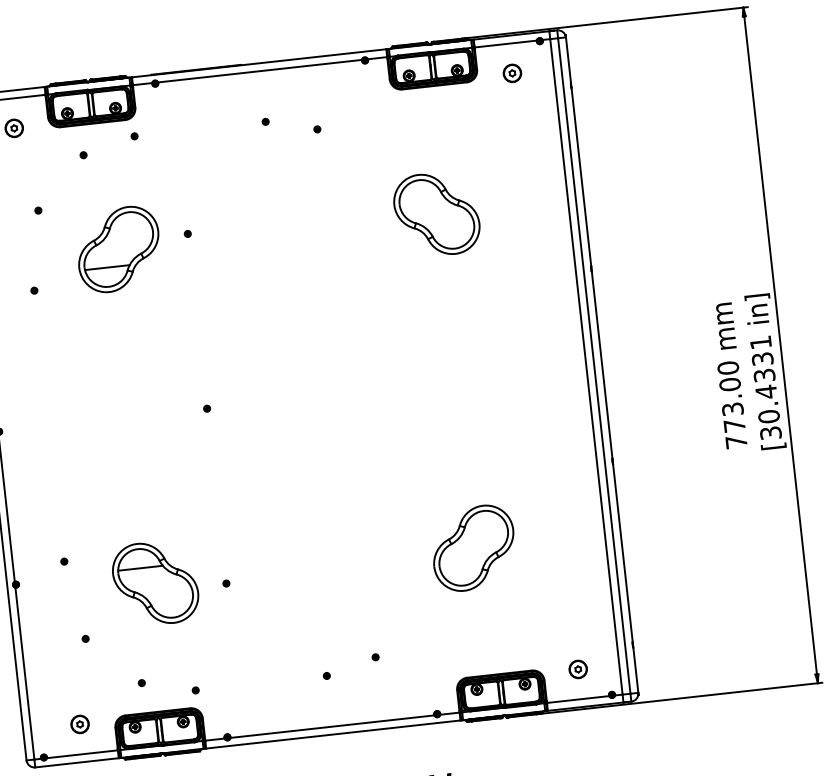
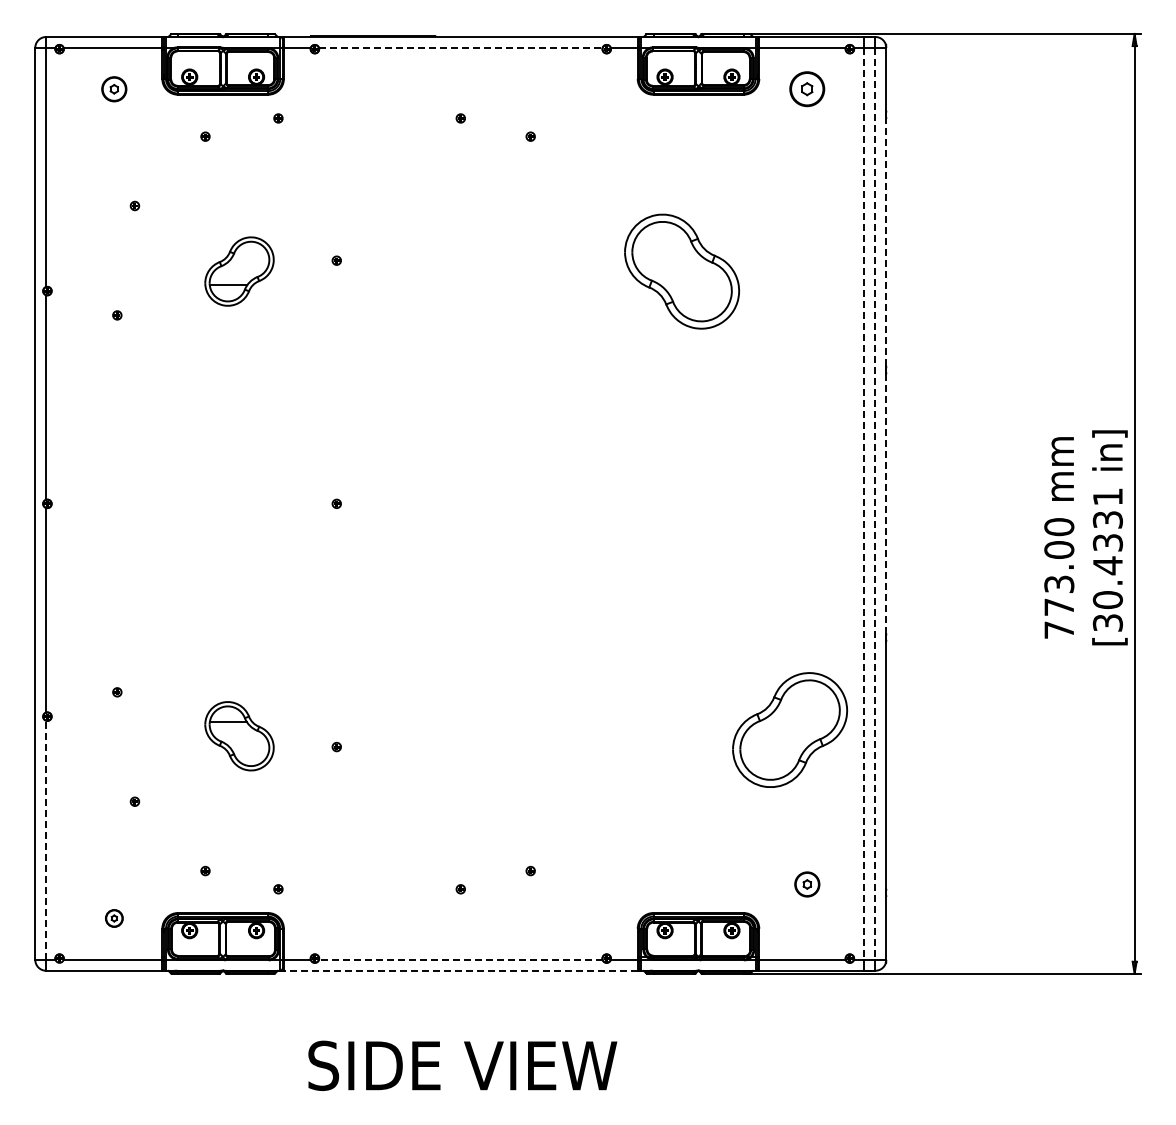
line: (259, 70) -> (460, 47), solid -> dashed
part: (512, 73) -> (807, 89), size x1.4
line: (581, 177) -> (886, 242), solid -> dashed
part: (118, 249) -> (239, 271), size x0.6
line: (602, 364) -> (886, 503), solid -> dashed
line: (594, 365) -> (875, 503), solid -> dashed
line: (586, 366) -> (864, 503), solid -> dashed
part: (474, 547) -> (790, 729), moved
part: (155, 583) -> (239, 736), size x0.6
part: (578, 669) -> (807, 884), moved
line: (25, 673) -> (46, 840), solid -> dashed
part: (80, 724) -> (114, 918), size x0.7
line: (332, 726) -> (460, 959), solid -> dashed
line: (333, 734) -> (460, 970), solid -> dashed

